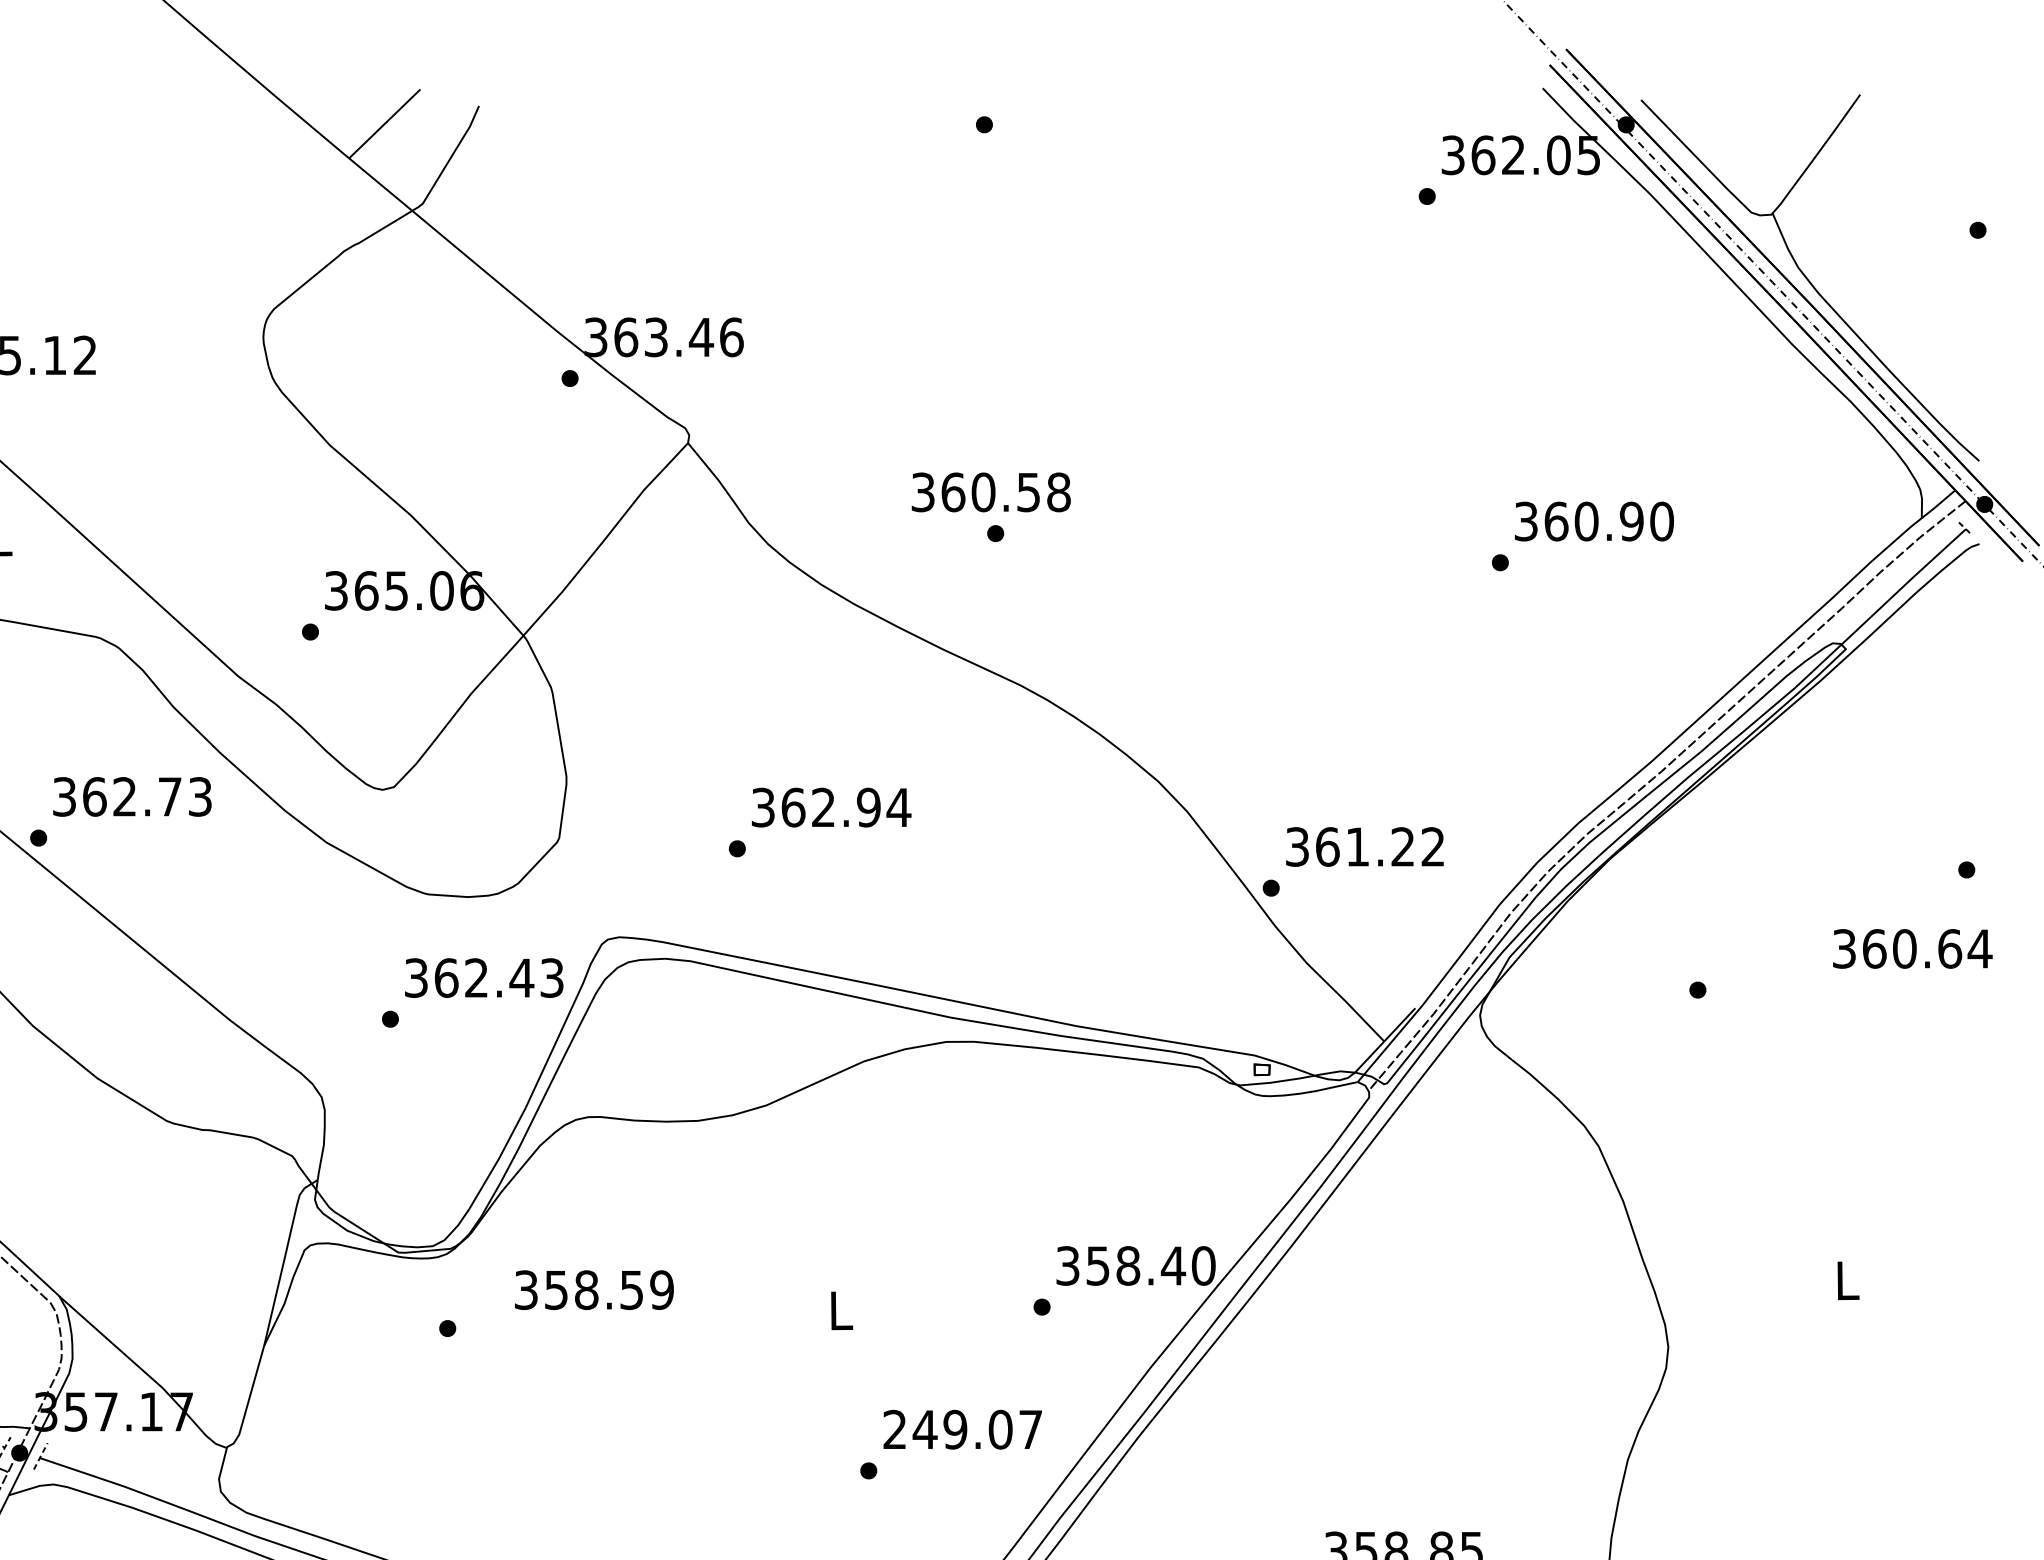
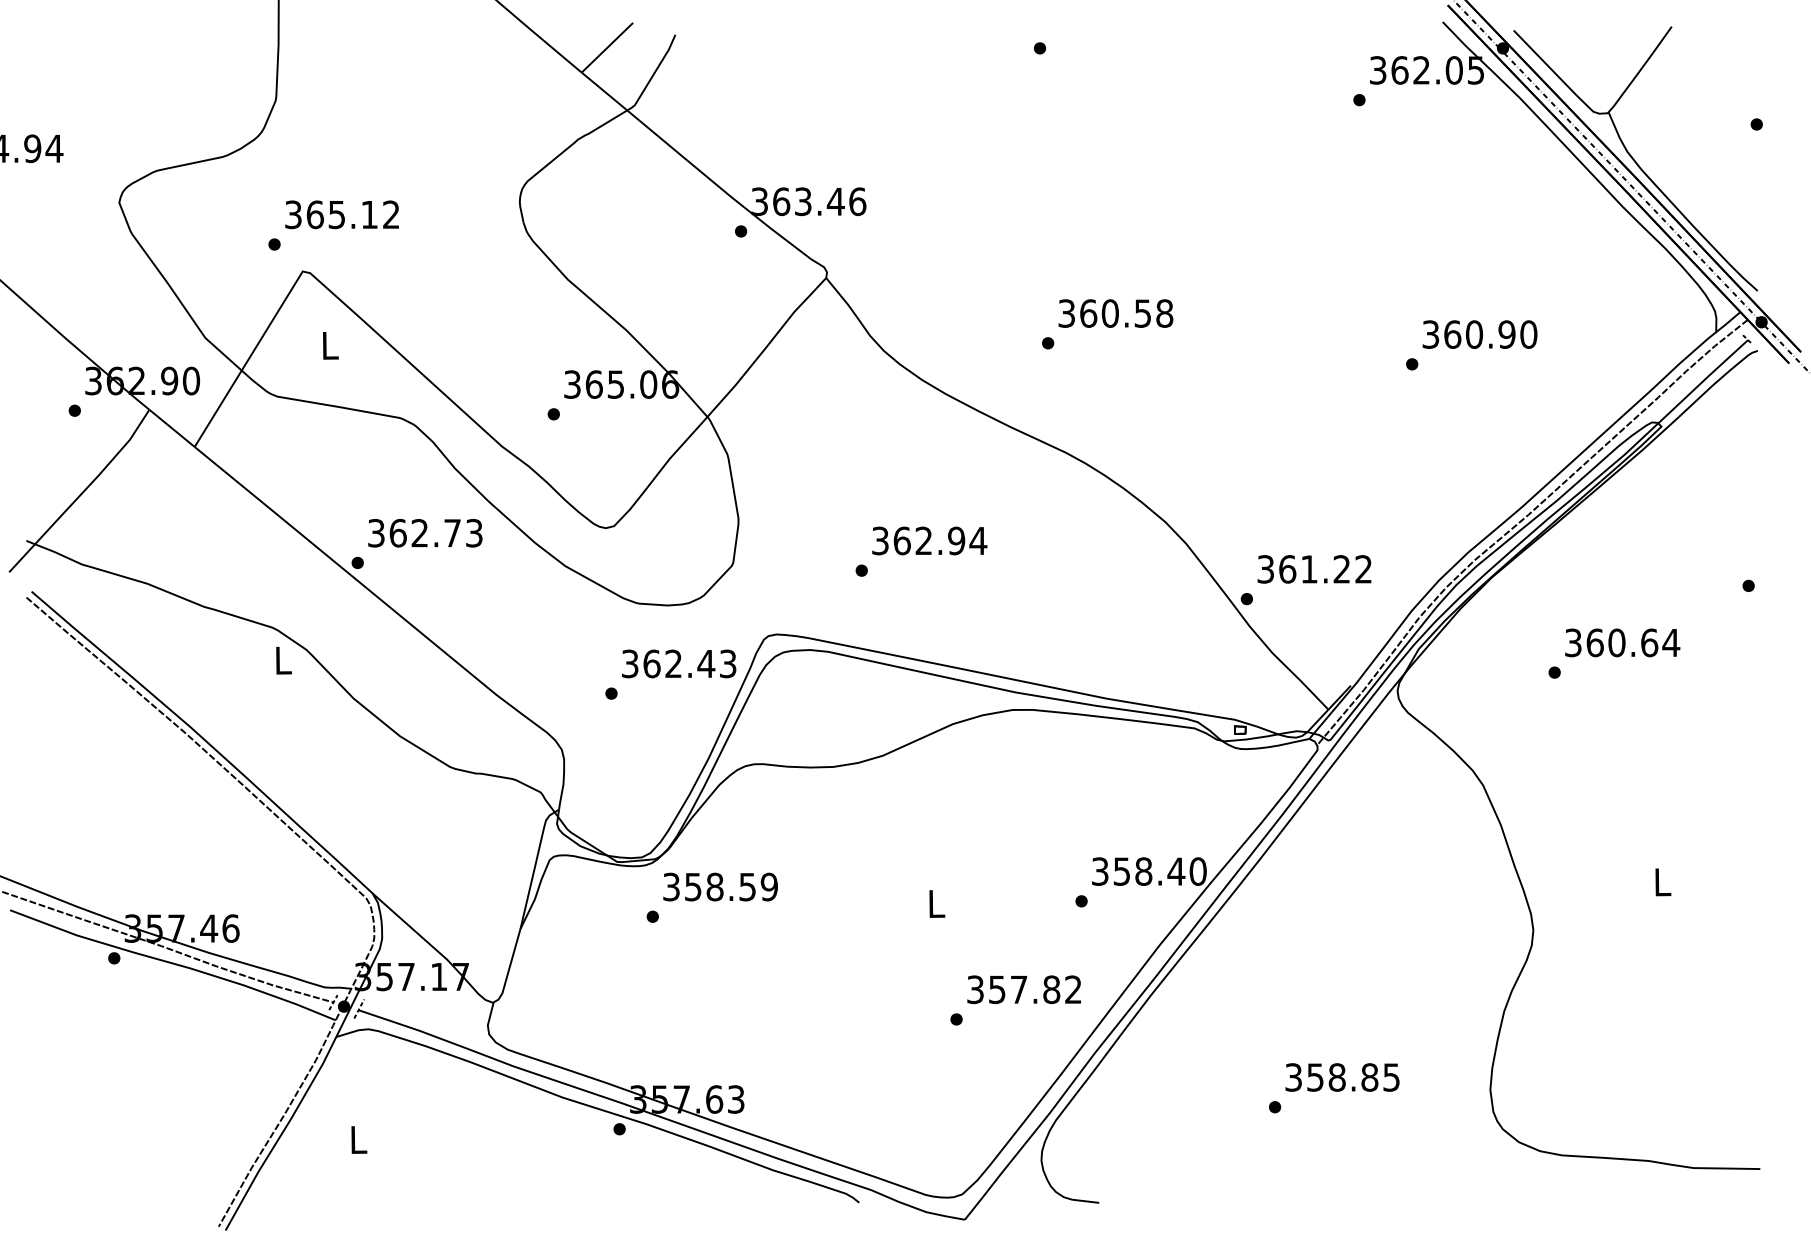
text: (990, 492) -> (1115, 313), moved
text: (1912, 948) -> (1622, 642), moved
text: (594, 1289) -> (720, 886), moved
text: (962, 1429) -> (1024, 989), 249.07 -> 357.82

